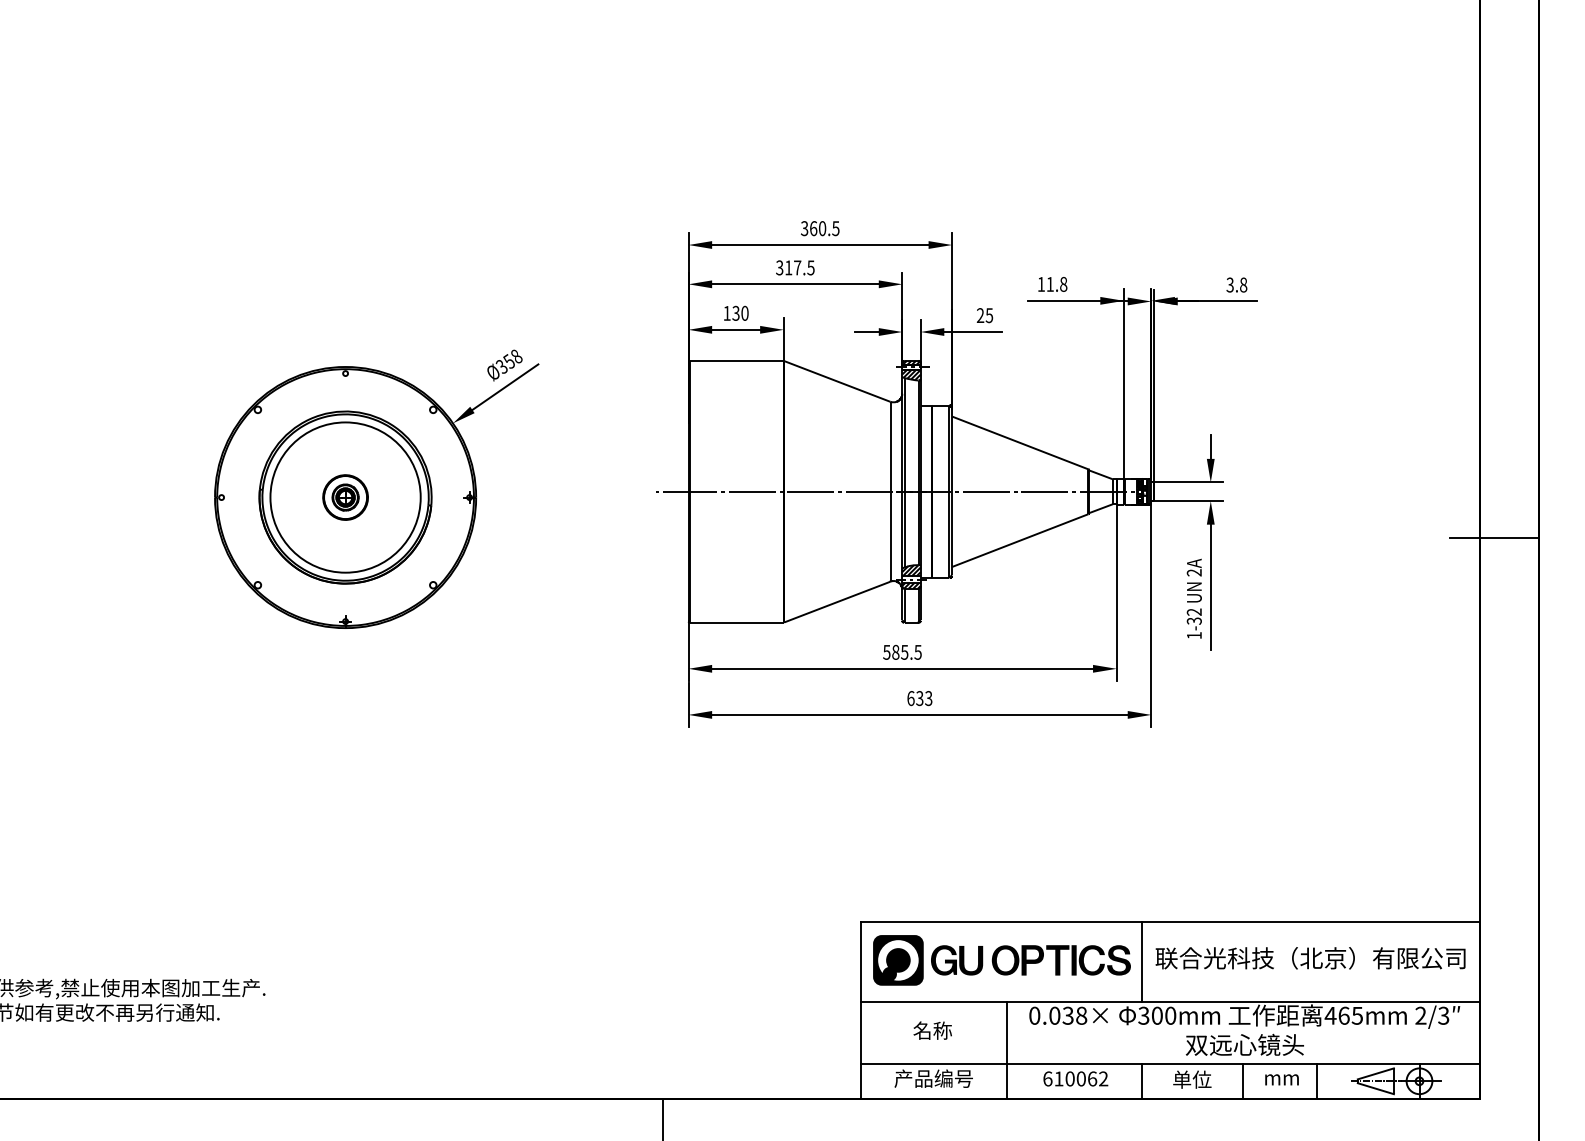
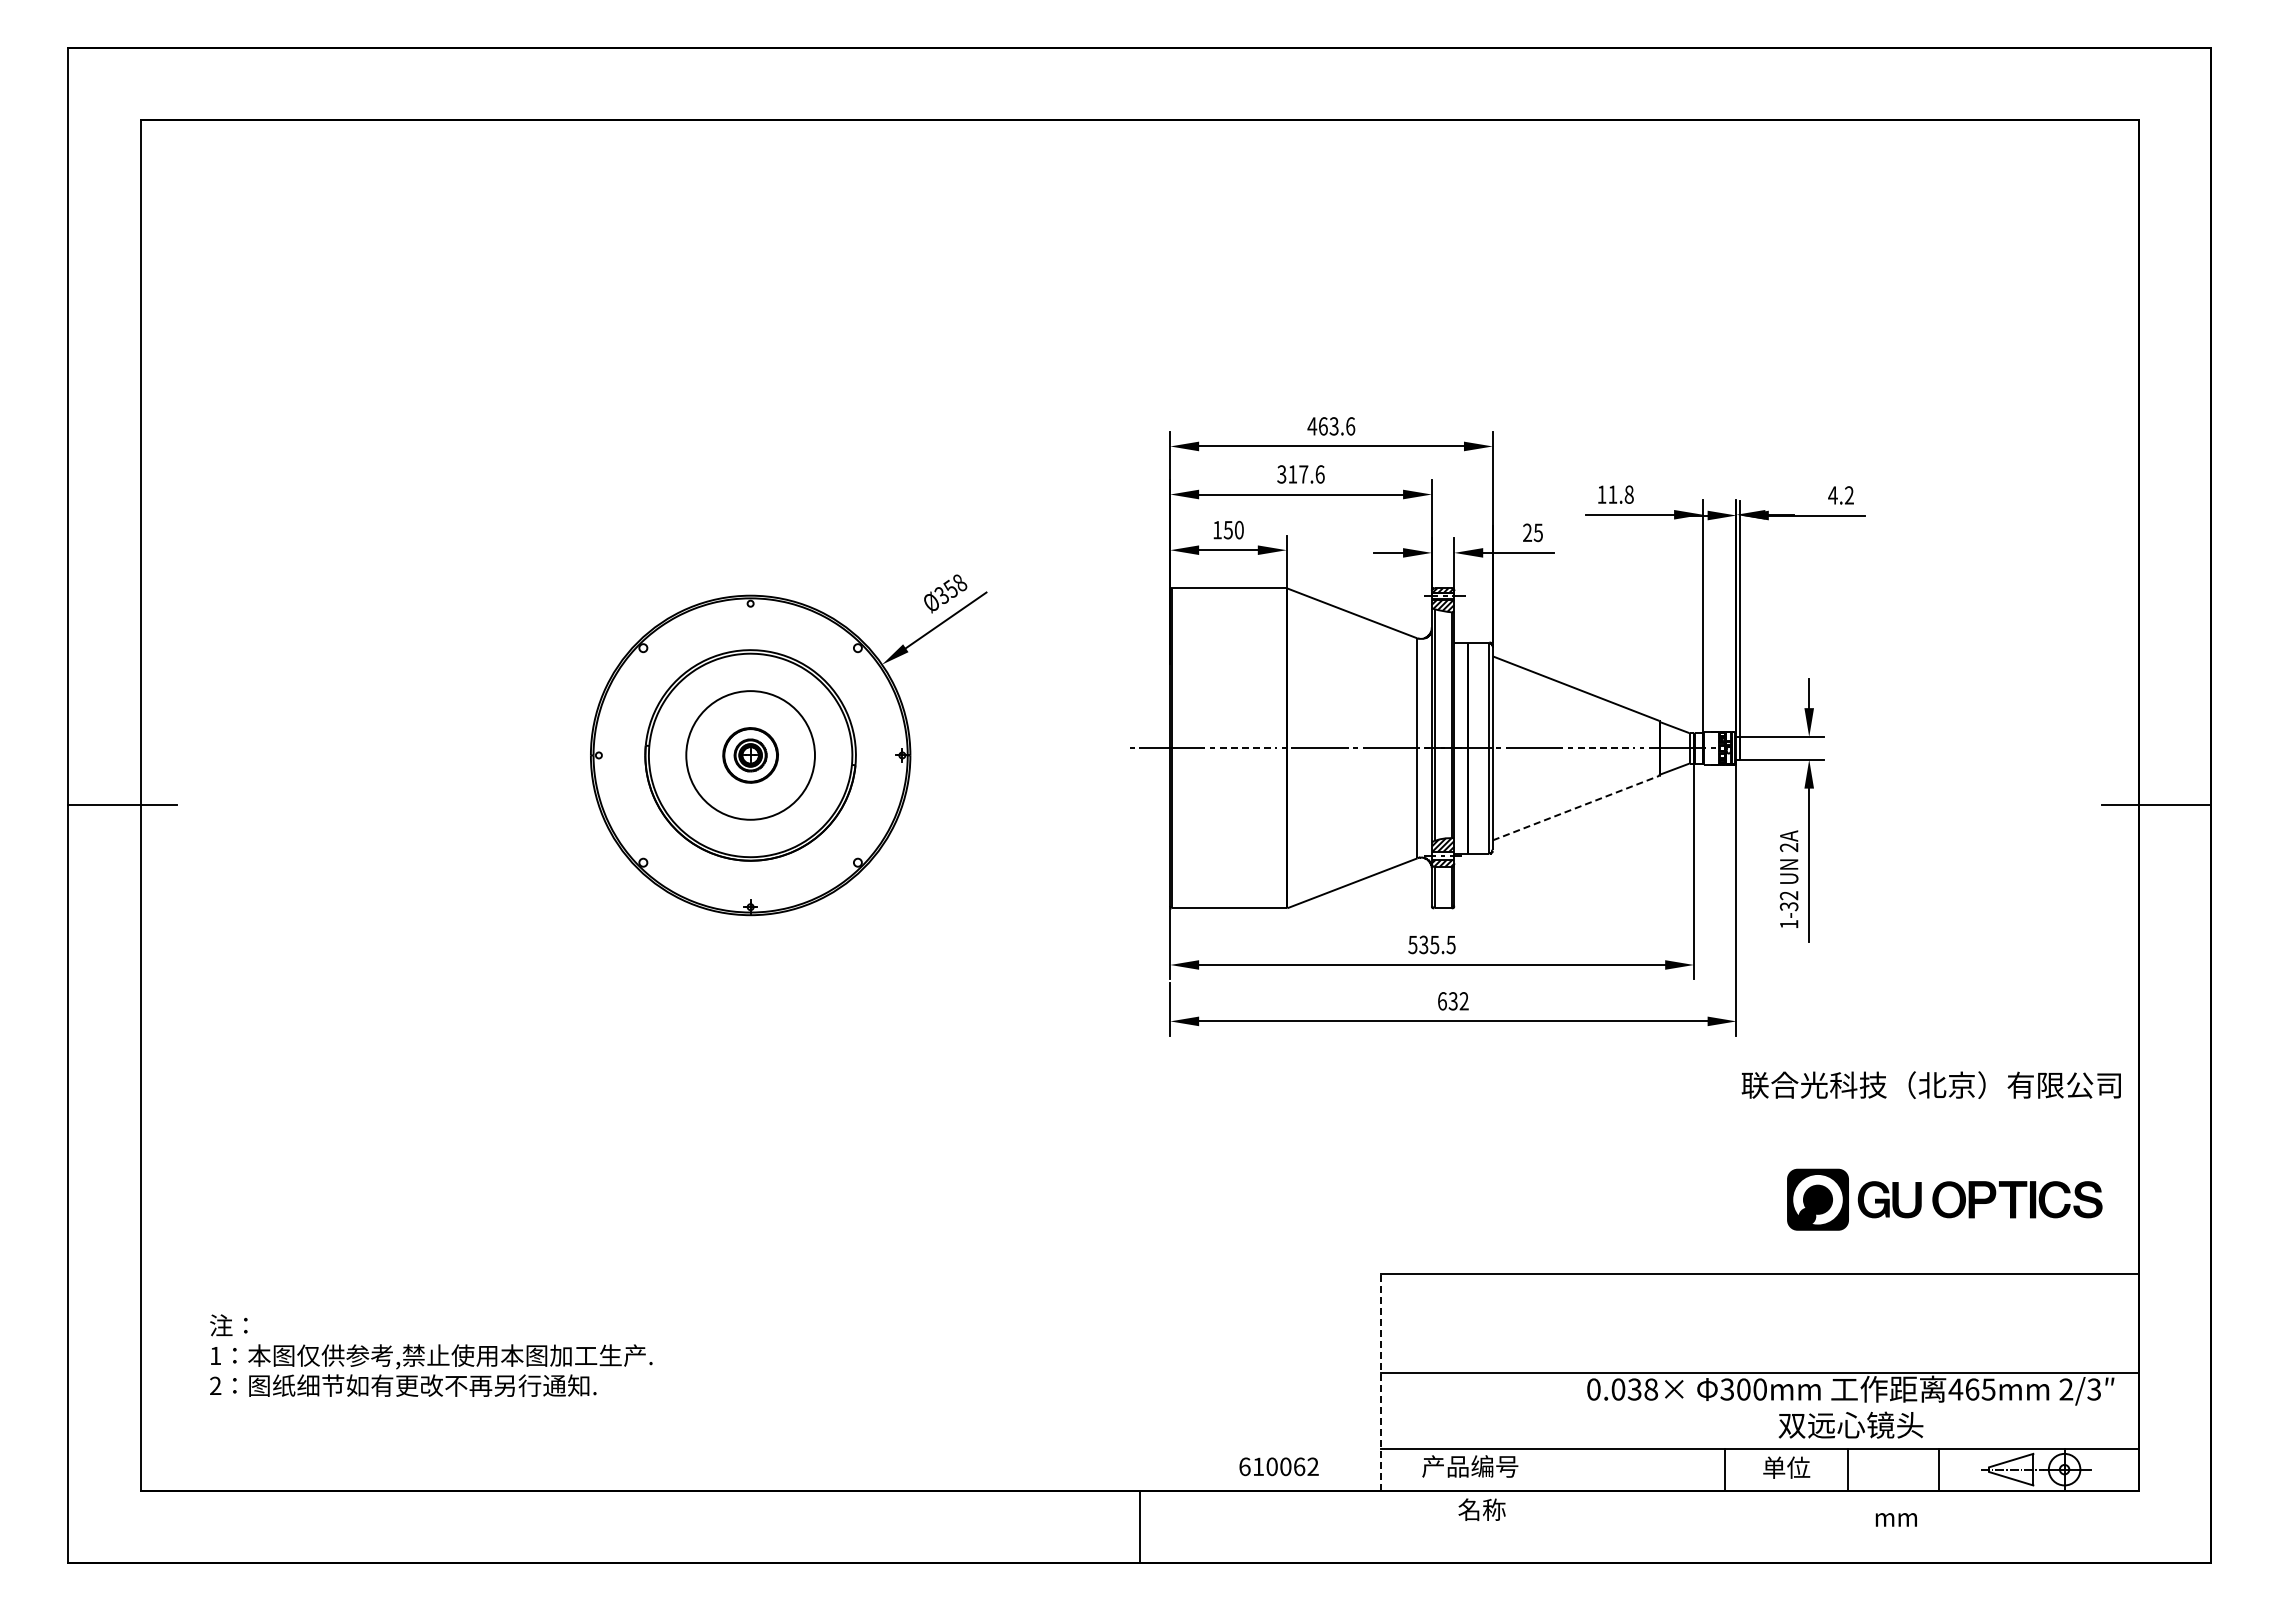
text: (820, 228) -> (1331, 426), 360.5 -> 463.6
text: (810, 267) -> (1319, 474), 317.5 -> 317.6
text: (1236, 285) -> (1840, 495), 3.8 -> 4.2
text: (736, 312) -> (1228, 529), 130 -> 150
line: (752, 491) -> (1248, 748), solid -> dashed
line: (1045, 491) -> (1606, 748), solid -> dashed
circle: (345, 497) -> (750, 755), size x0.7
line: (1020, 540) -> (1576, 807), solid -> dashed
text: (895, 652) -> (1423, 944), 585.5 -> 535.5
text: (928, 698) -> (1463, 1001), 633 -> 632
text: (1309, 957) -> (1930, 1084), moved
part: (1001, 960) -> (1944, 1199), moved
line: (1141, 961) -> (1724, 1323), removed
line: (861, 1010) -> (1381, 1382), solid -> dashed
text: (932, 1030) -> (1481, 1509), moved
line: (1006, 1050) -> (1559, 1431), removed
text: (1075, 1078) -> (1278, 1466), moved
text: (1281, 1079) -> (1895, 1519), moved

